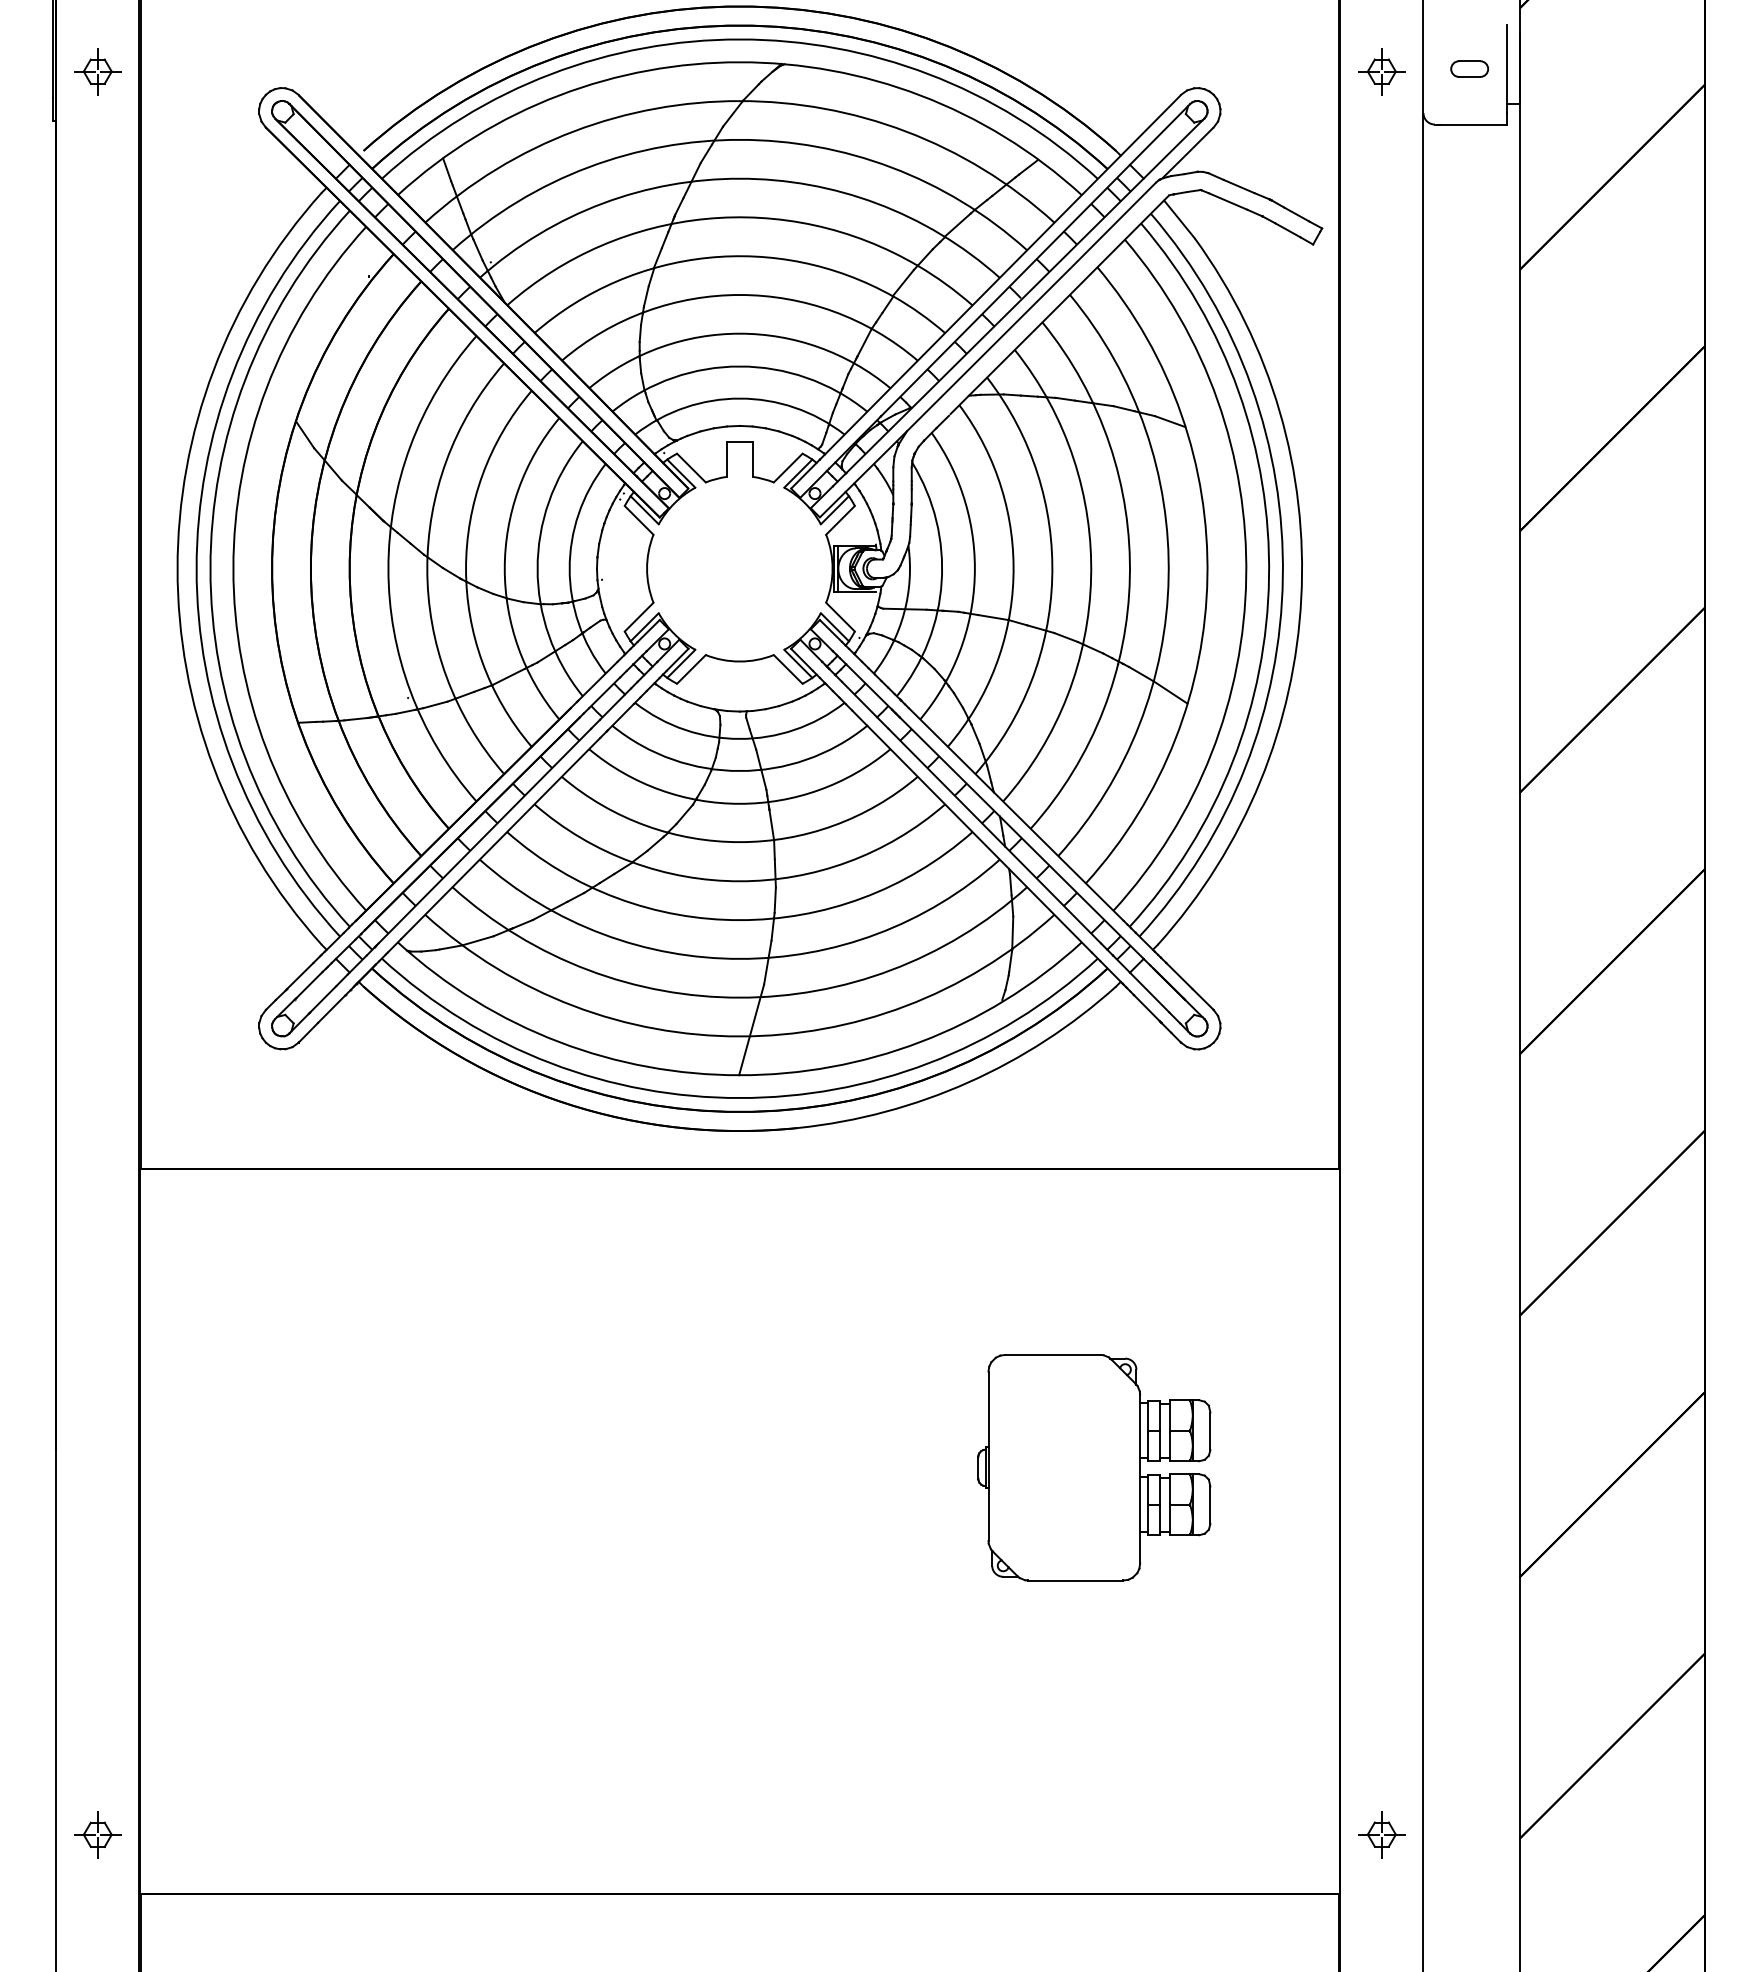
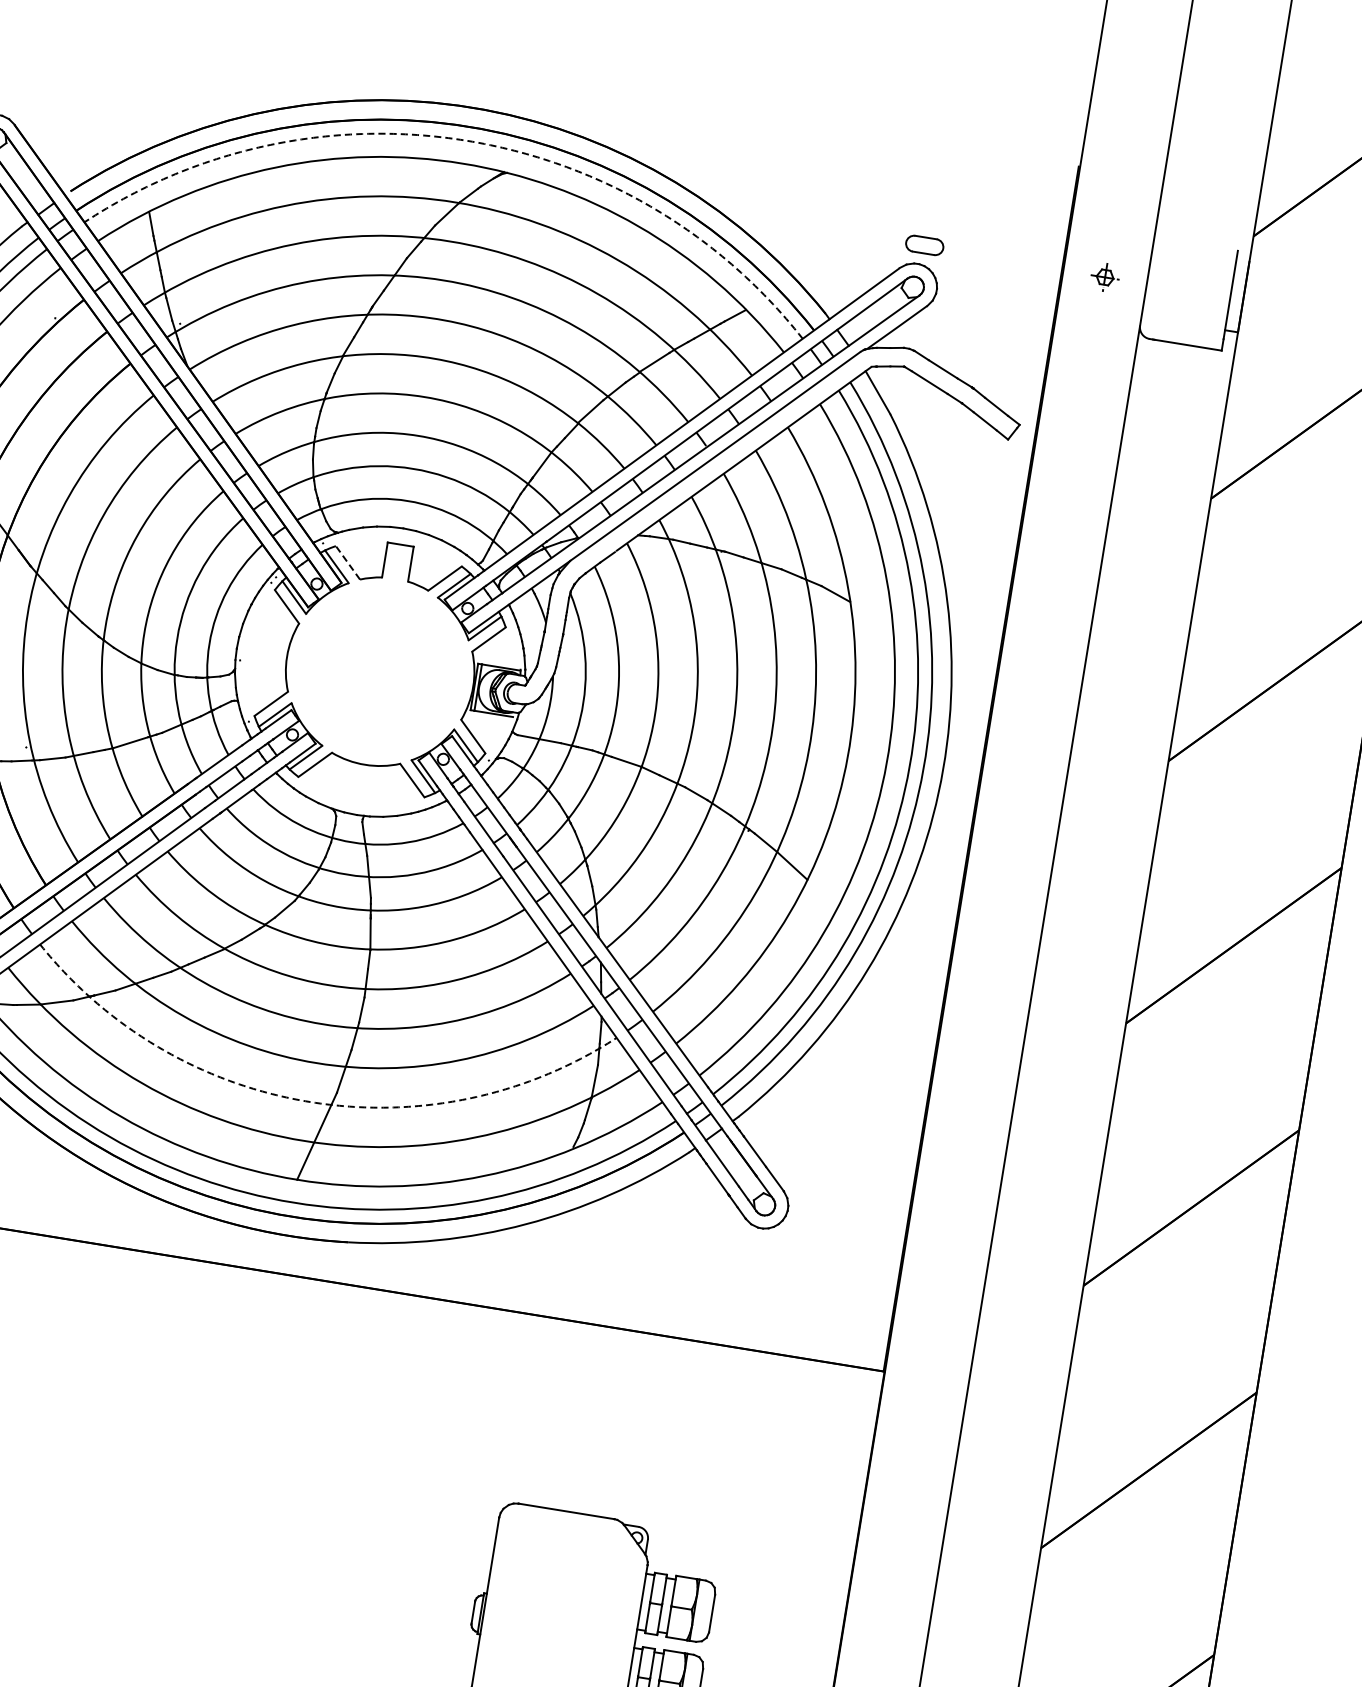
arc: (739, 39) -> (465, 140), solid -> dashed
part: (1469, 68) -> (924, 244), moved
part: (1381, 71) -> (1104, 277), size x0.6
line: (691, 467) -> (348, 562), solid -> dashed
arc: (739, 997) -> (310, 1101), solid -> dashed

